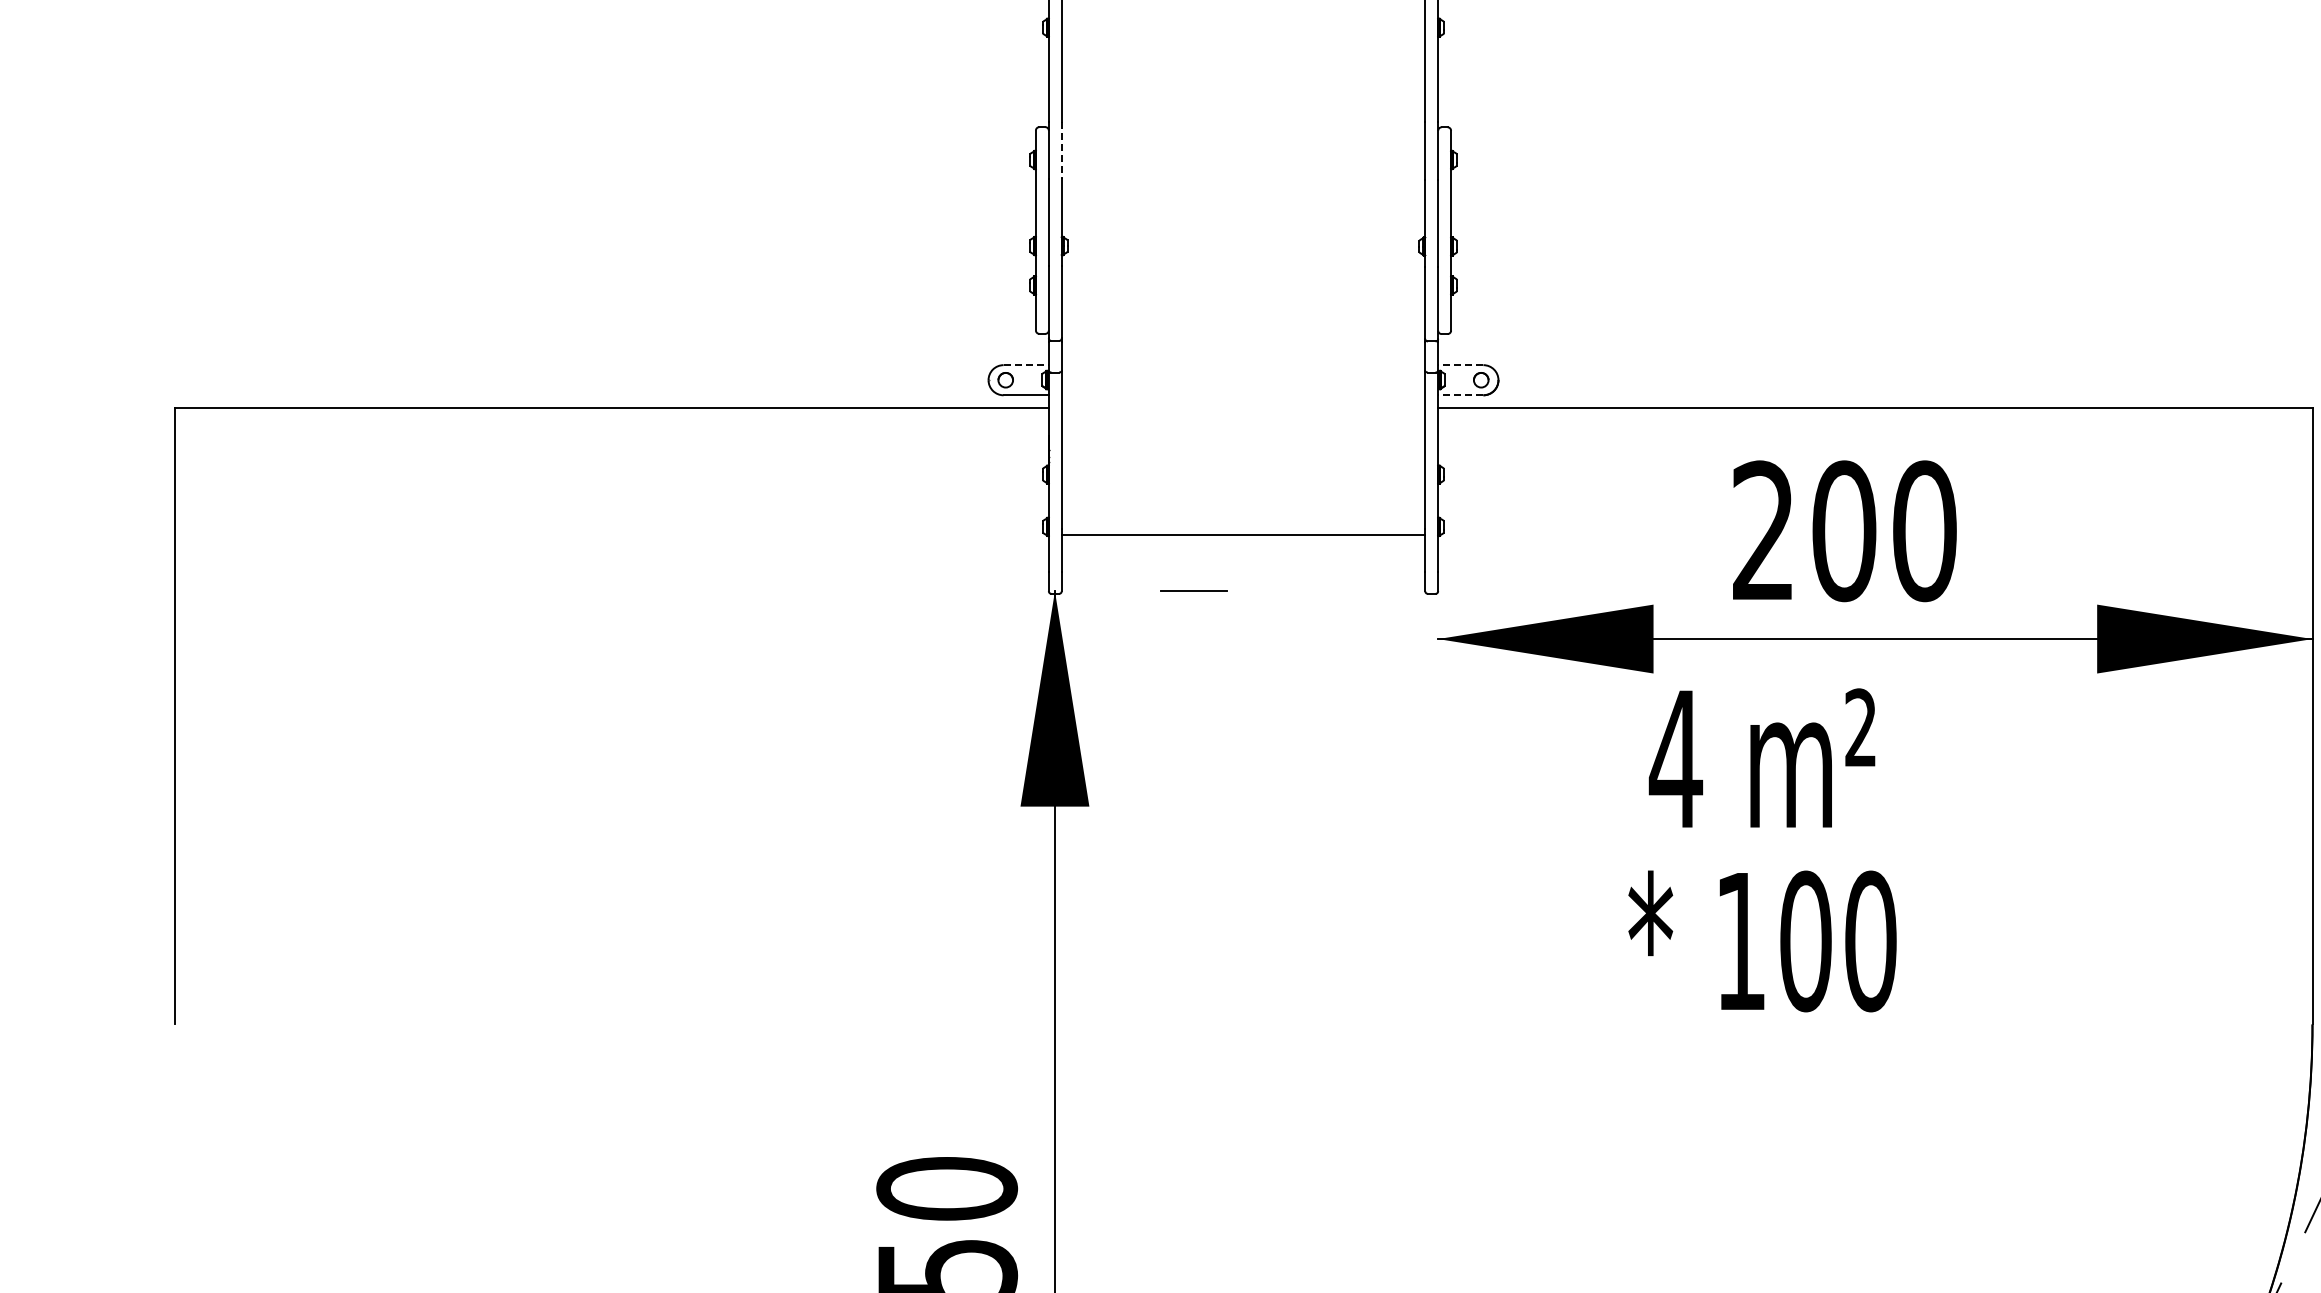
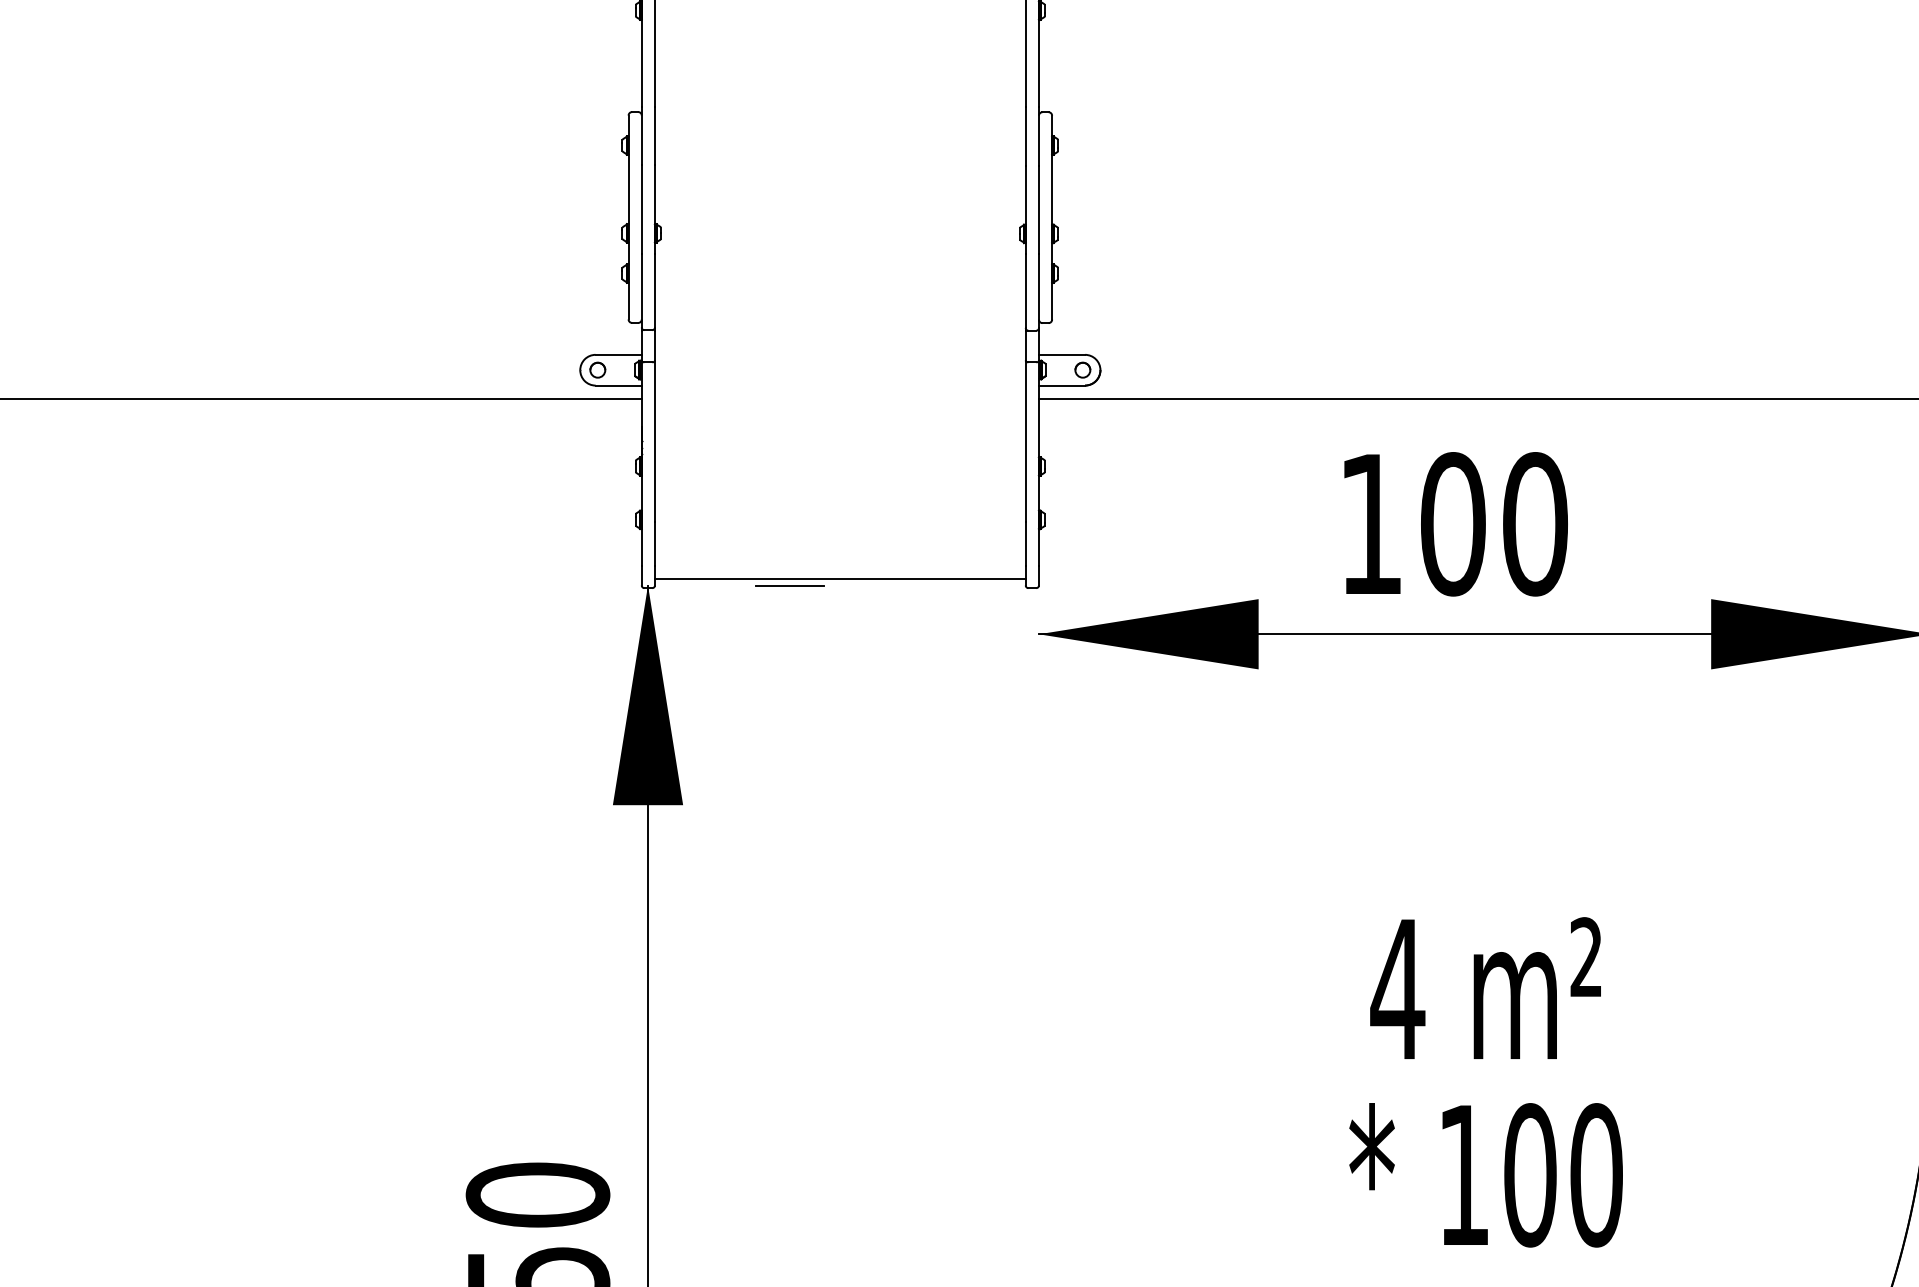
line: (1061, 150) -> (654, 135), dashed -> solid
line: (1026, 365) -> (618, 355), dashed -> solid
line: (1460, 365) -> (1061, 355), dashed -> solid
line: (1460, 395) -> (1061, 385), dashed -> solid
text: (1762, 529) -> (1369, 522), 200 -> 100
line: (1243, 534) -> (840, 578), moved
text: (1762, 850) -> (1486, 1082), moved

